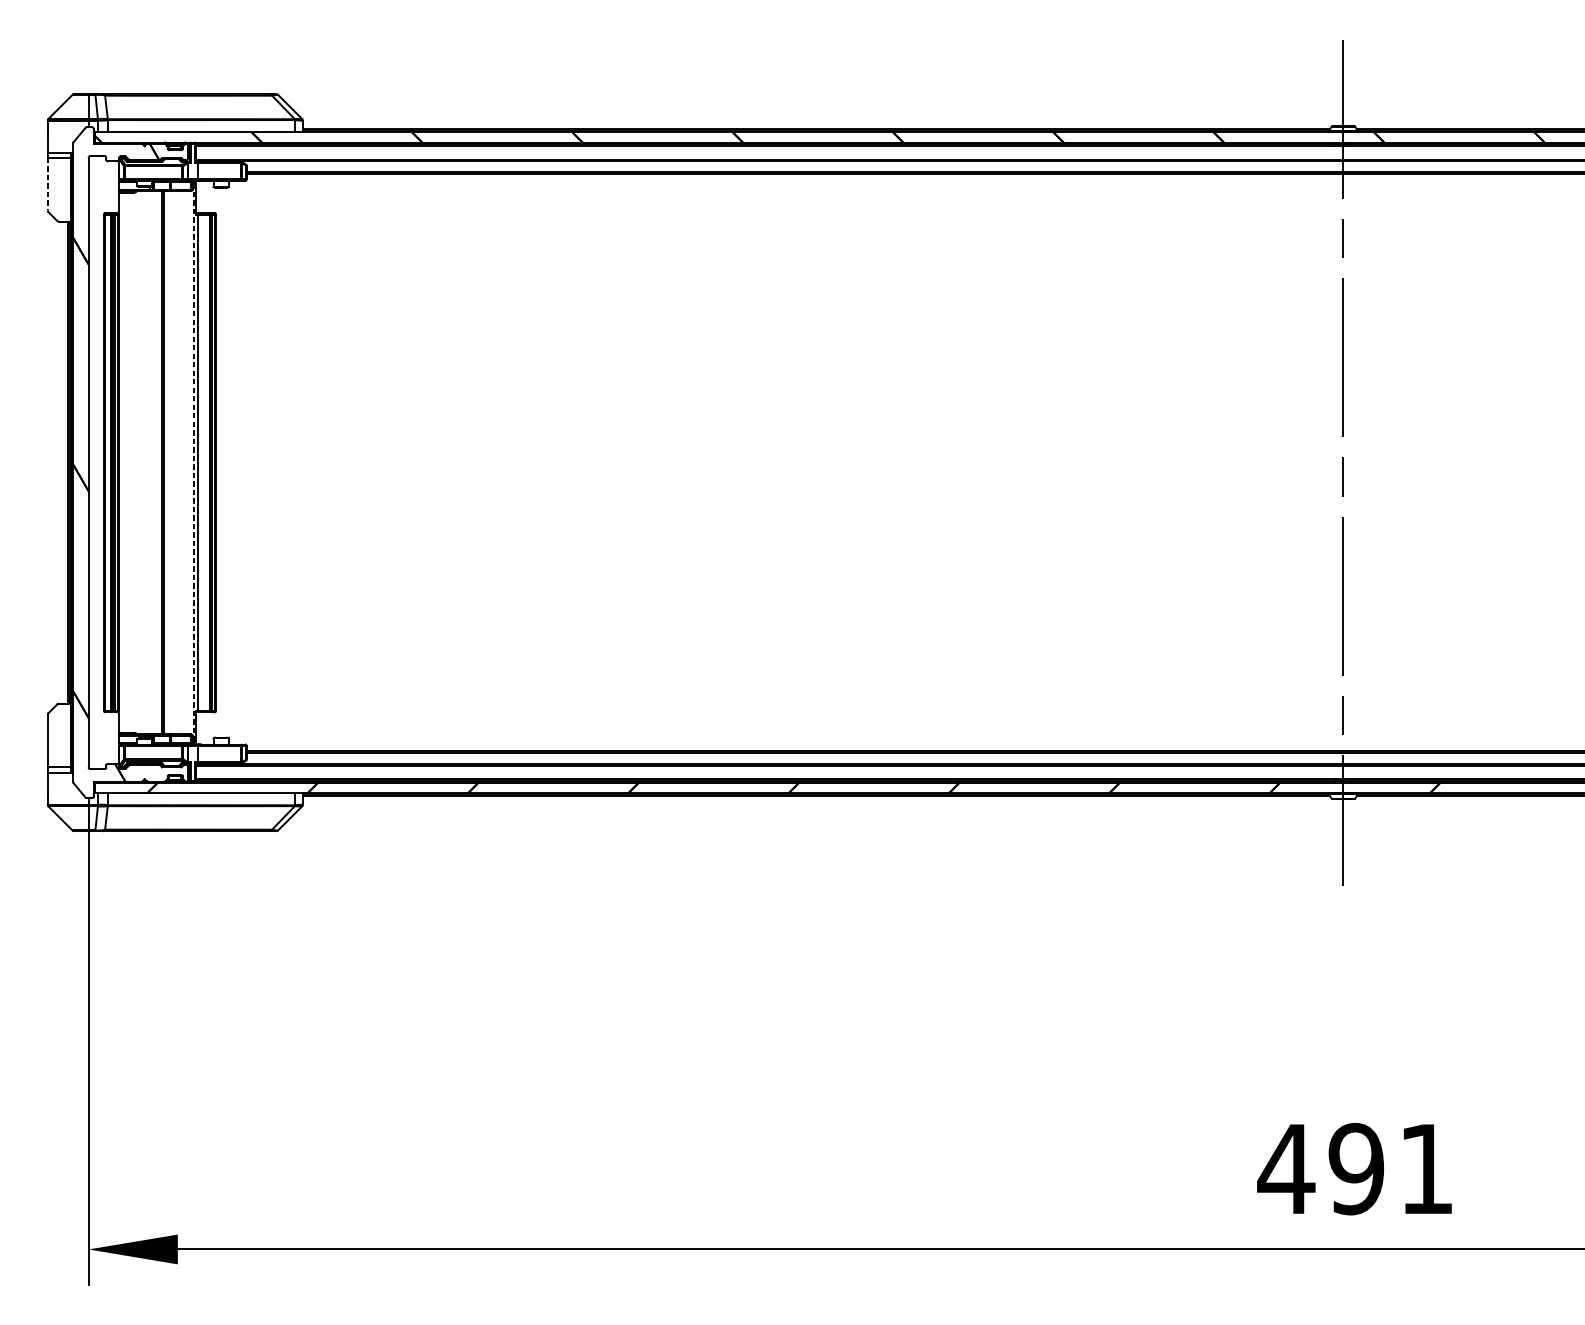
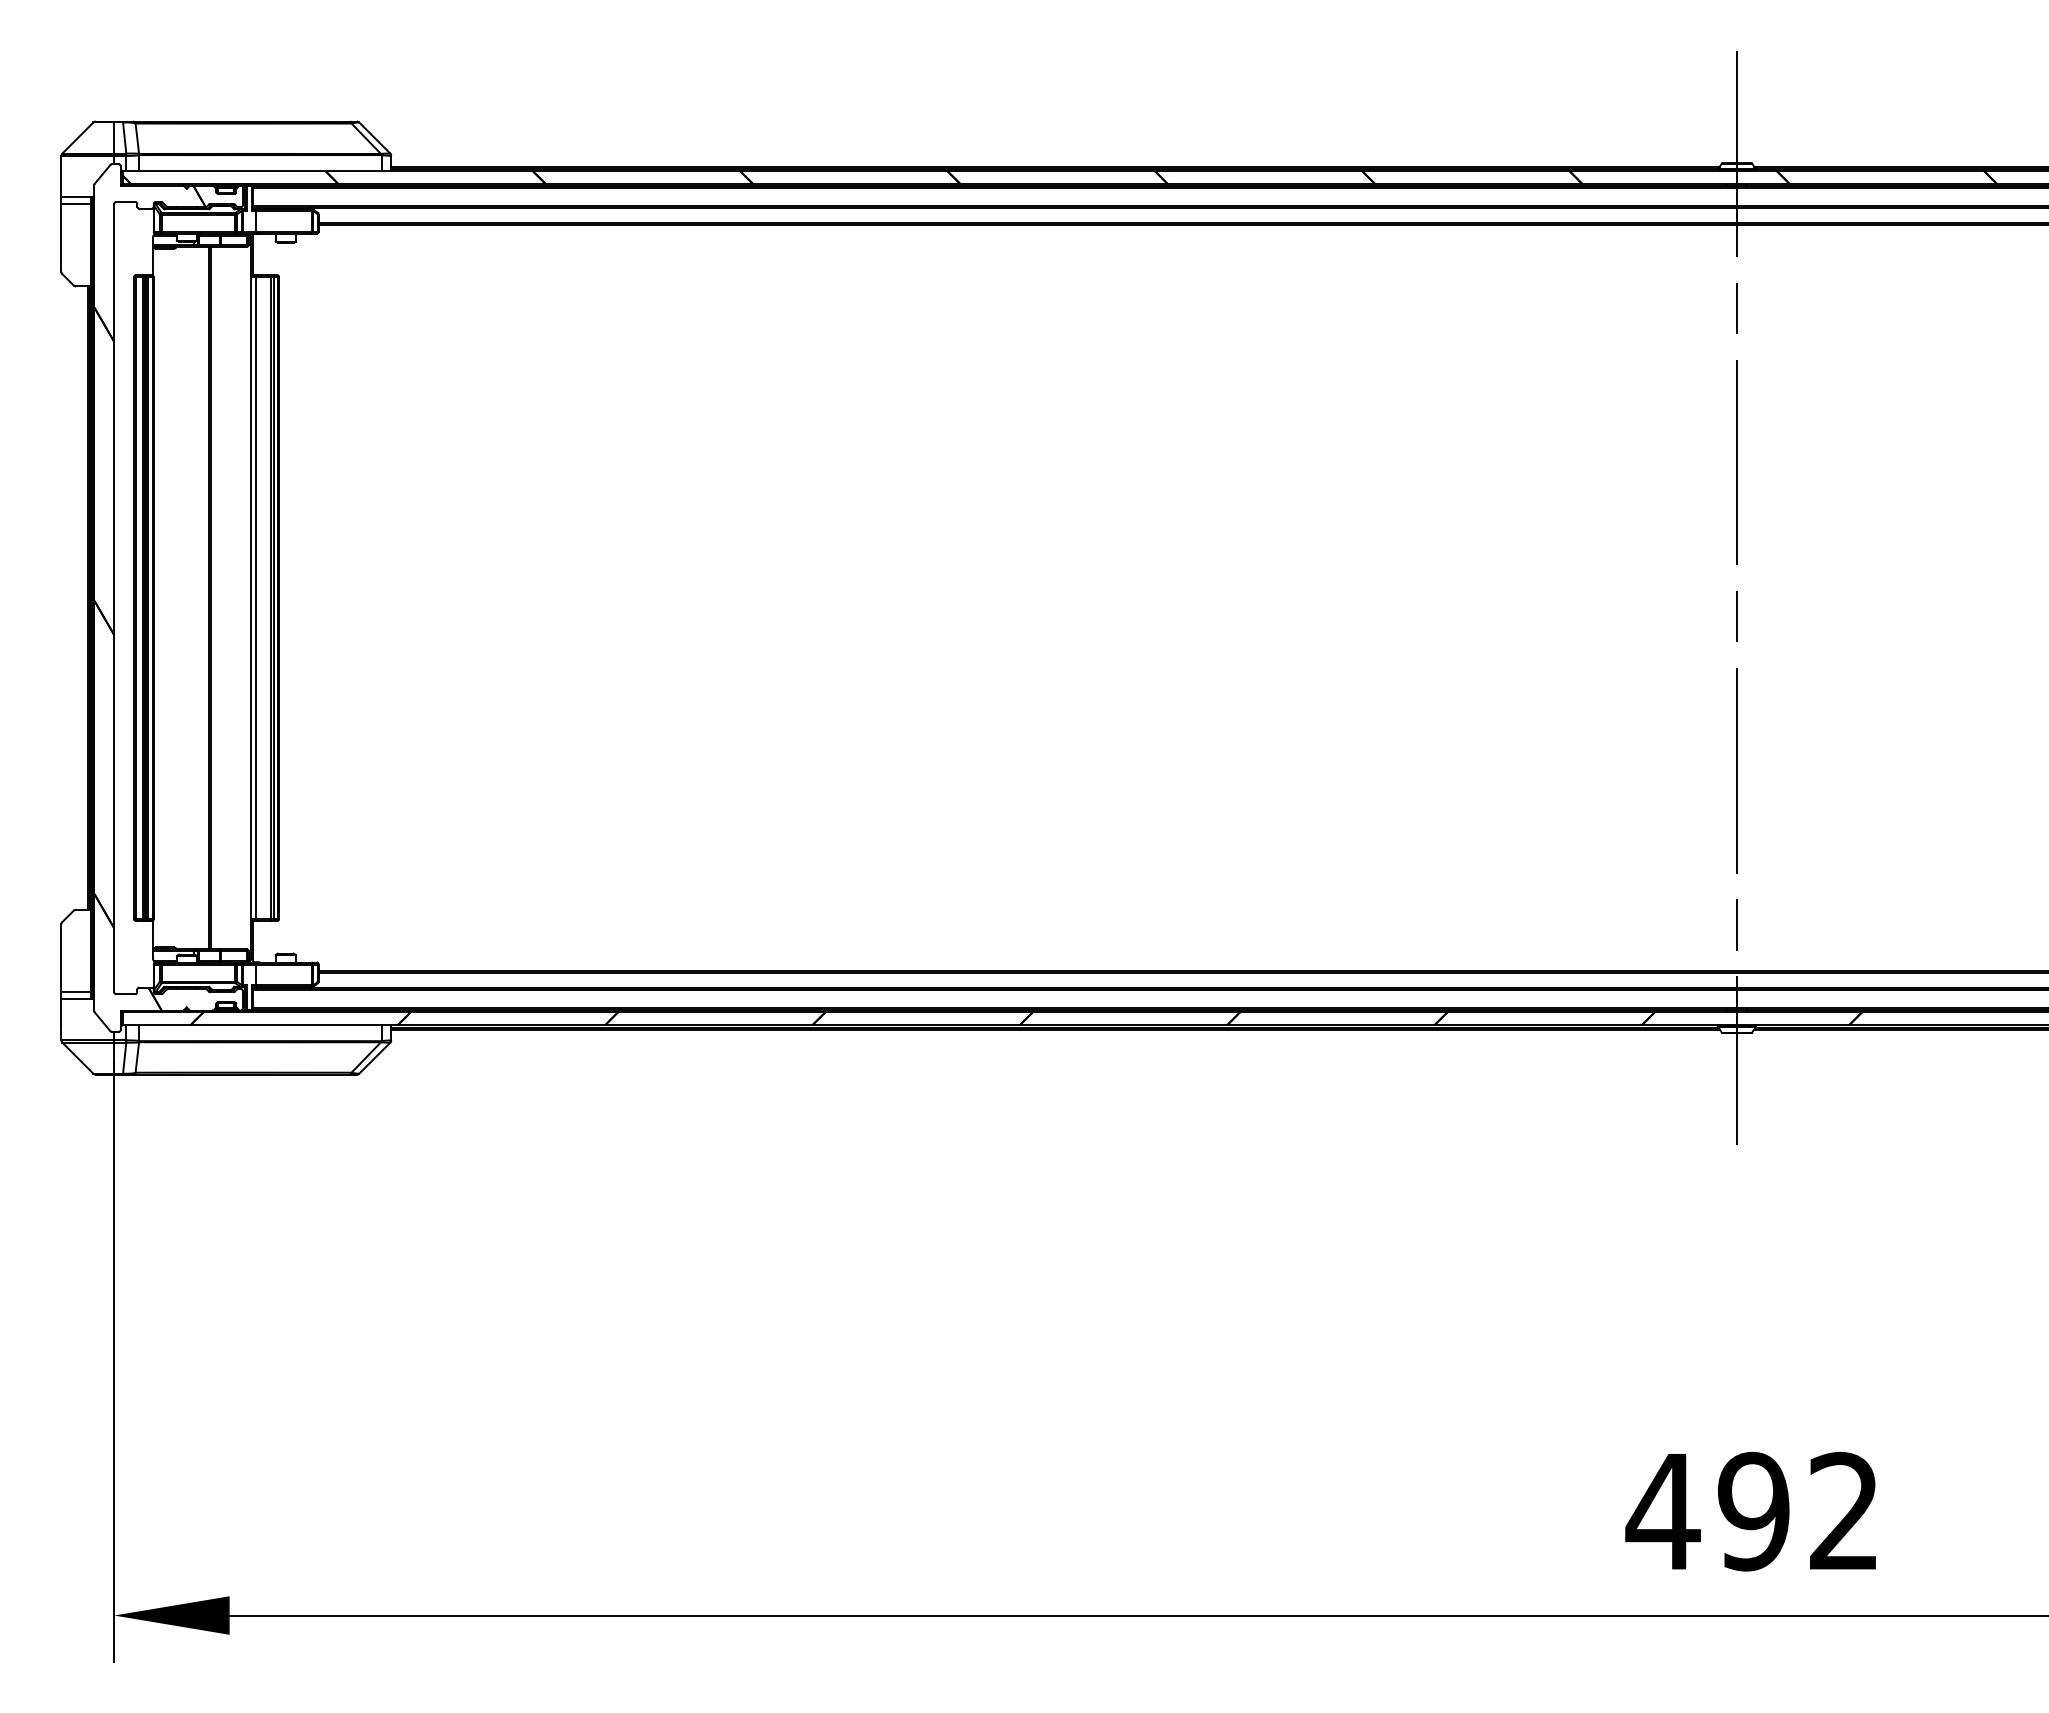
line: (47, 183) -> (61, 237), dashed -> solid
line: (193, 462) -> (250, 598), dashed -> solid
text: (1425, 1168) -> (1843, 1510), 491 -> 492

